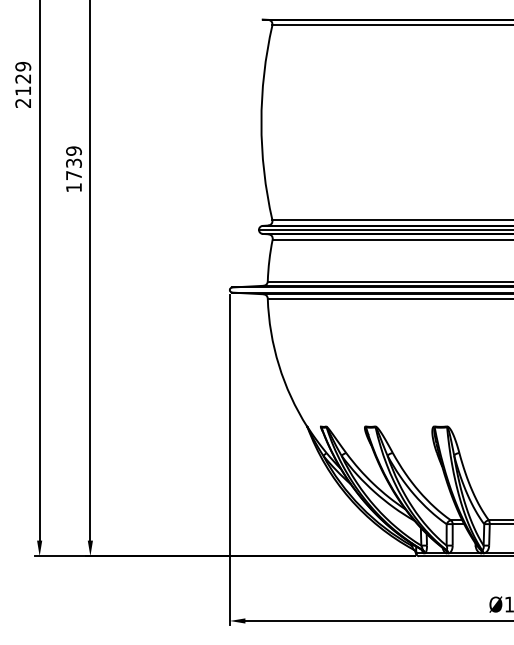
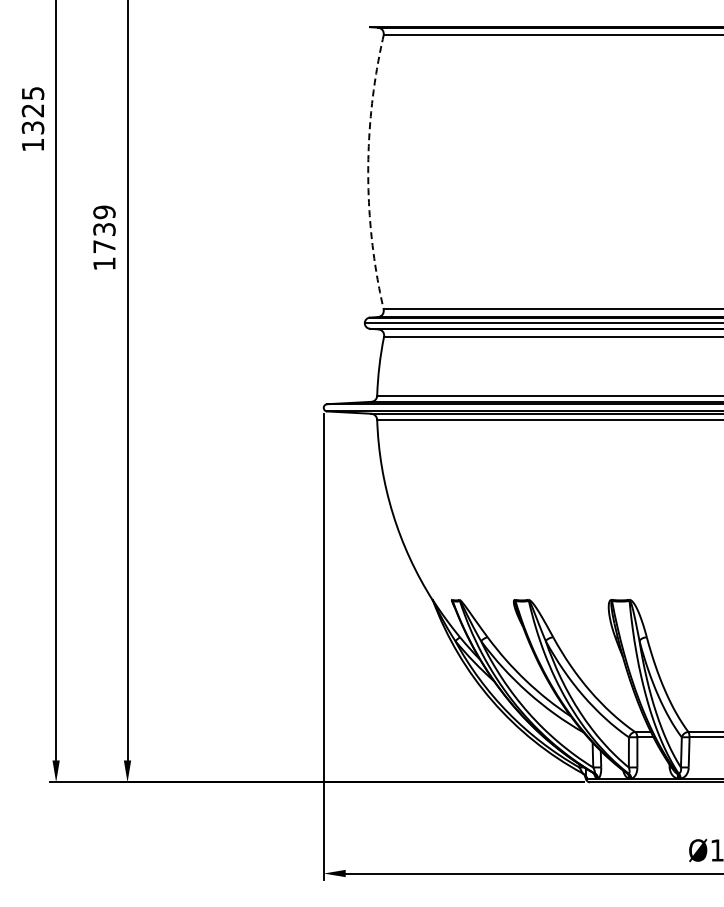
text: (22, 84) -> (32, 118), 2129 -> 1325
arc: (261, 122) -> (368, 172), solid -> dashed

